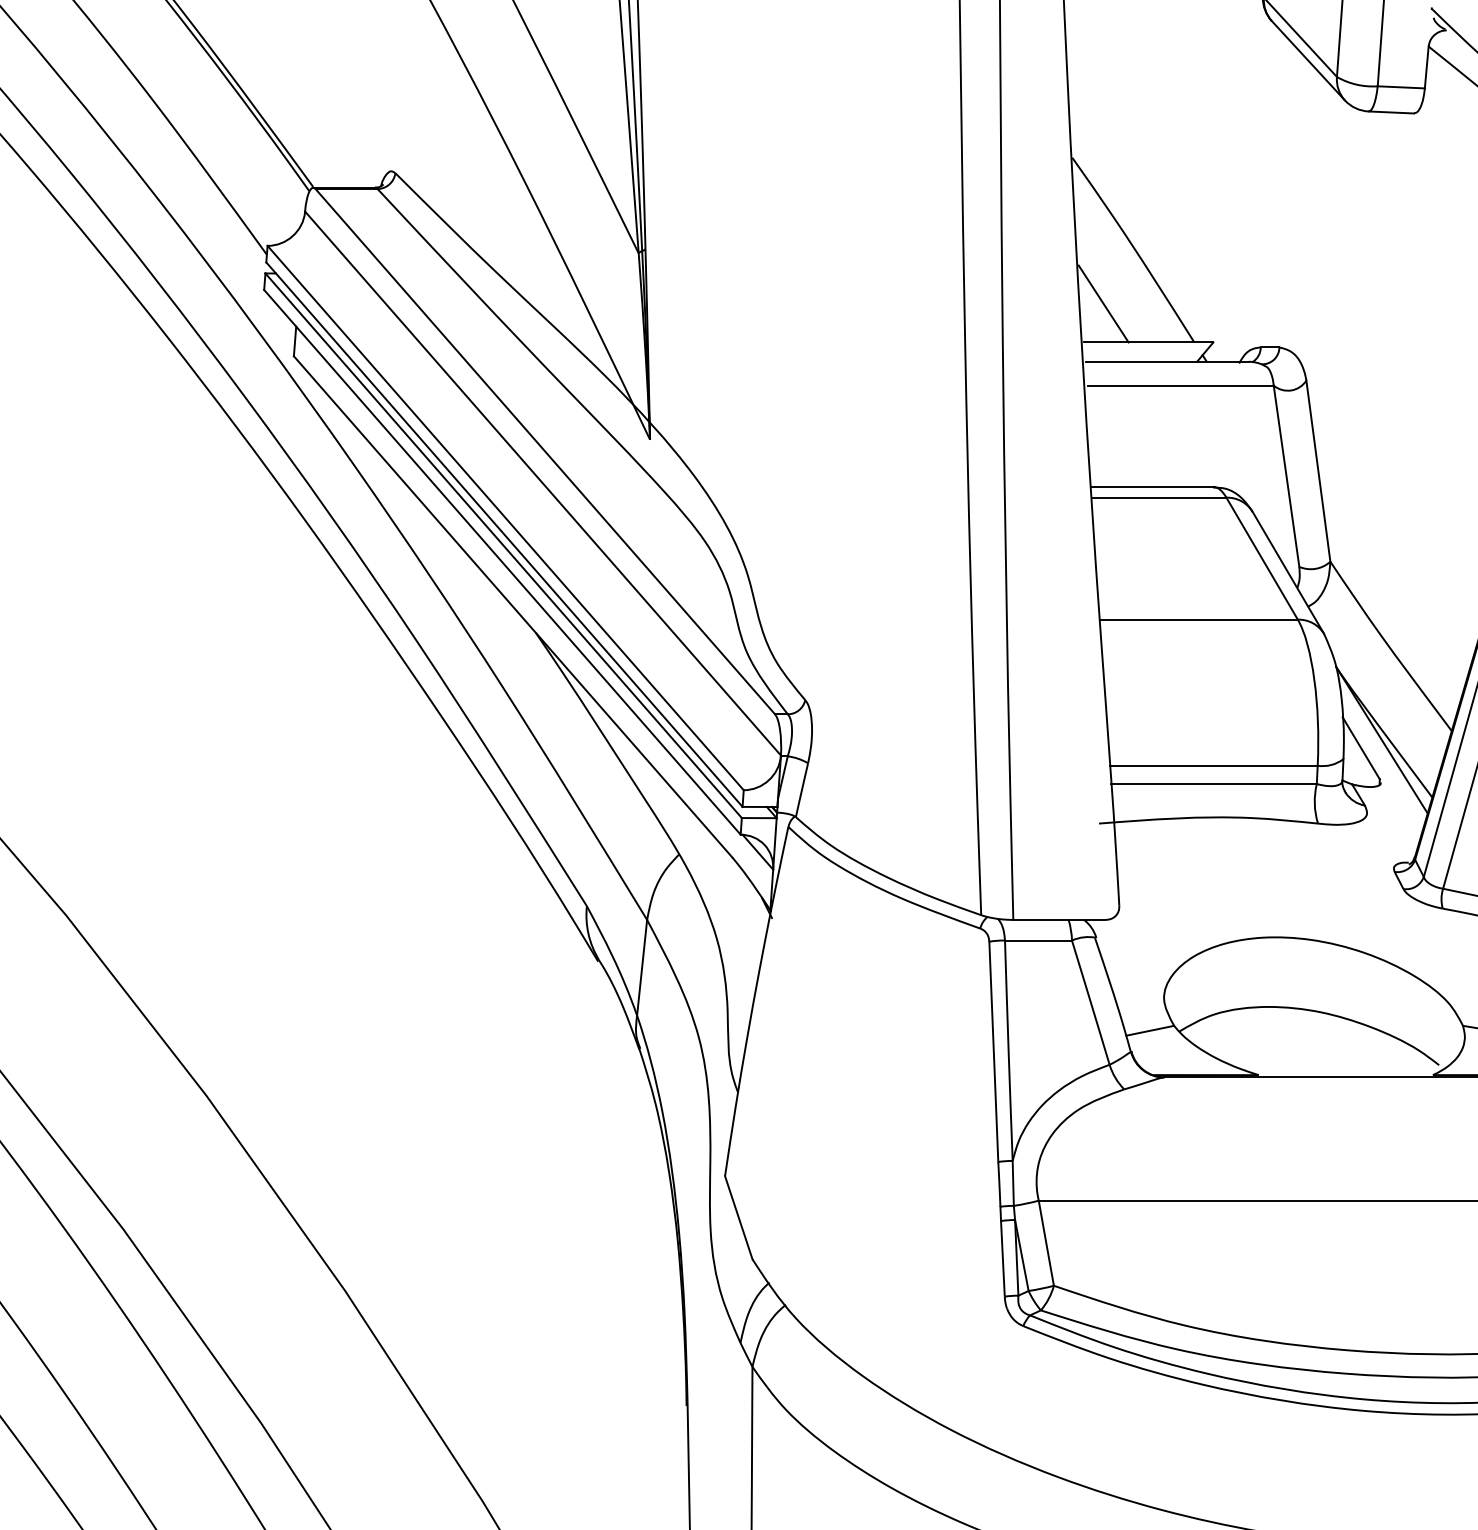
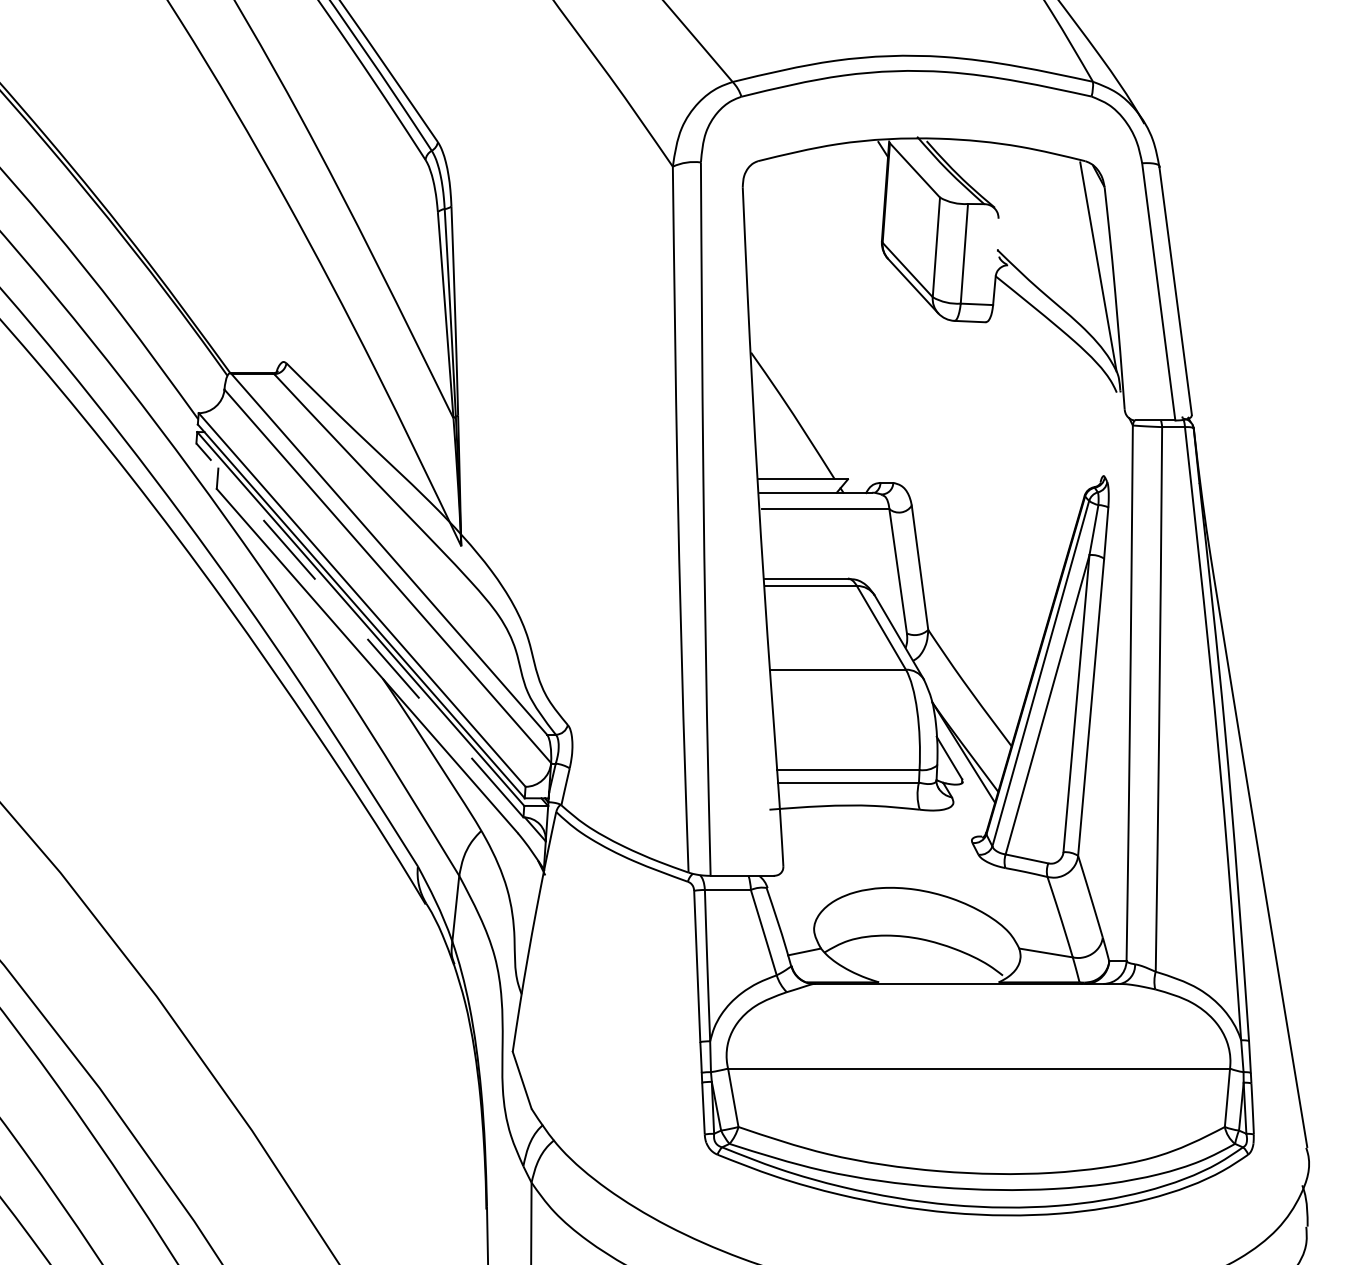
line: (1103, 303) -> (772, 452), removed
line: (501, 562) -> (359, 630), solid -> dashed

